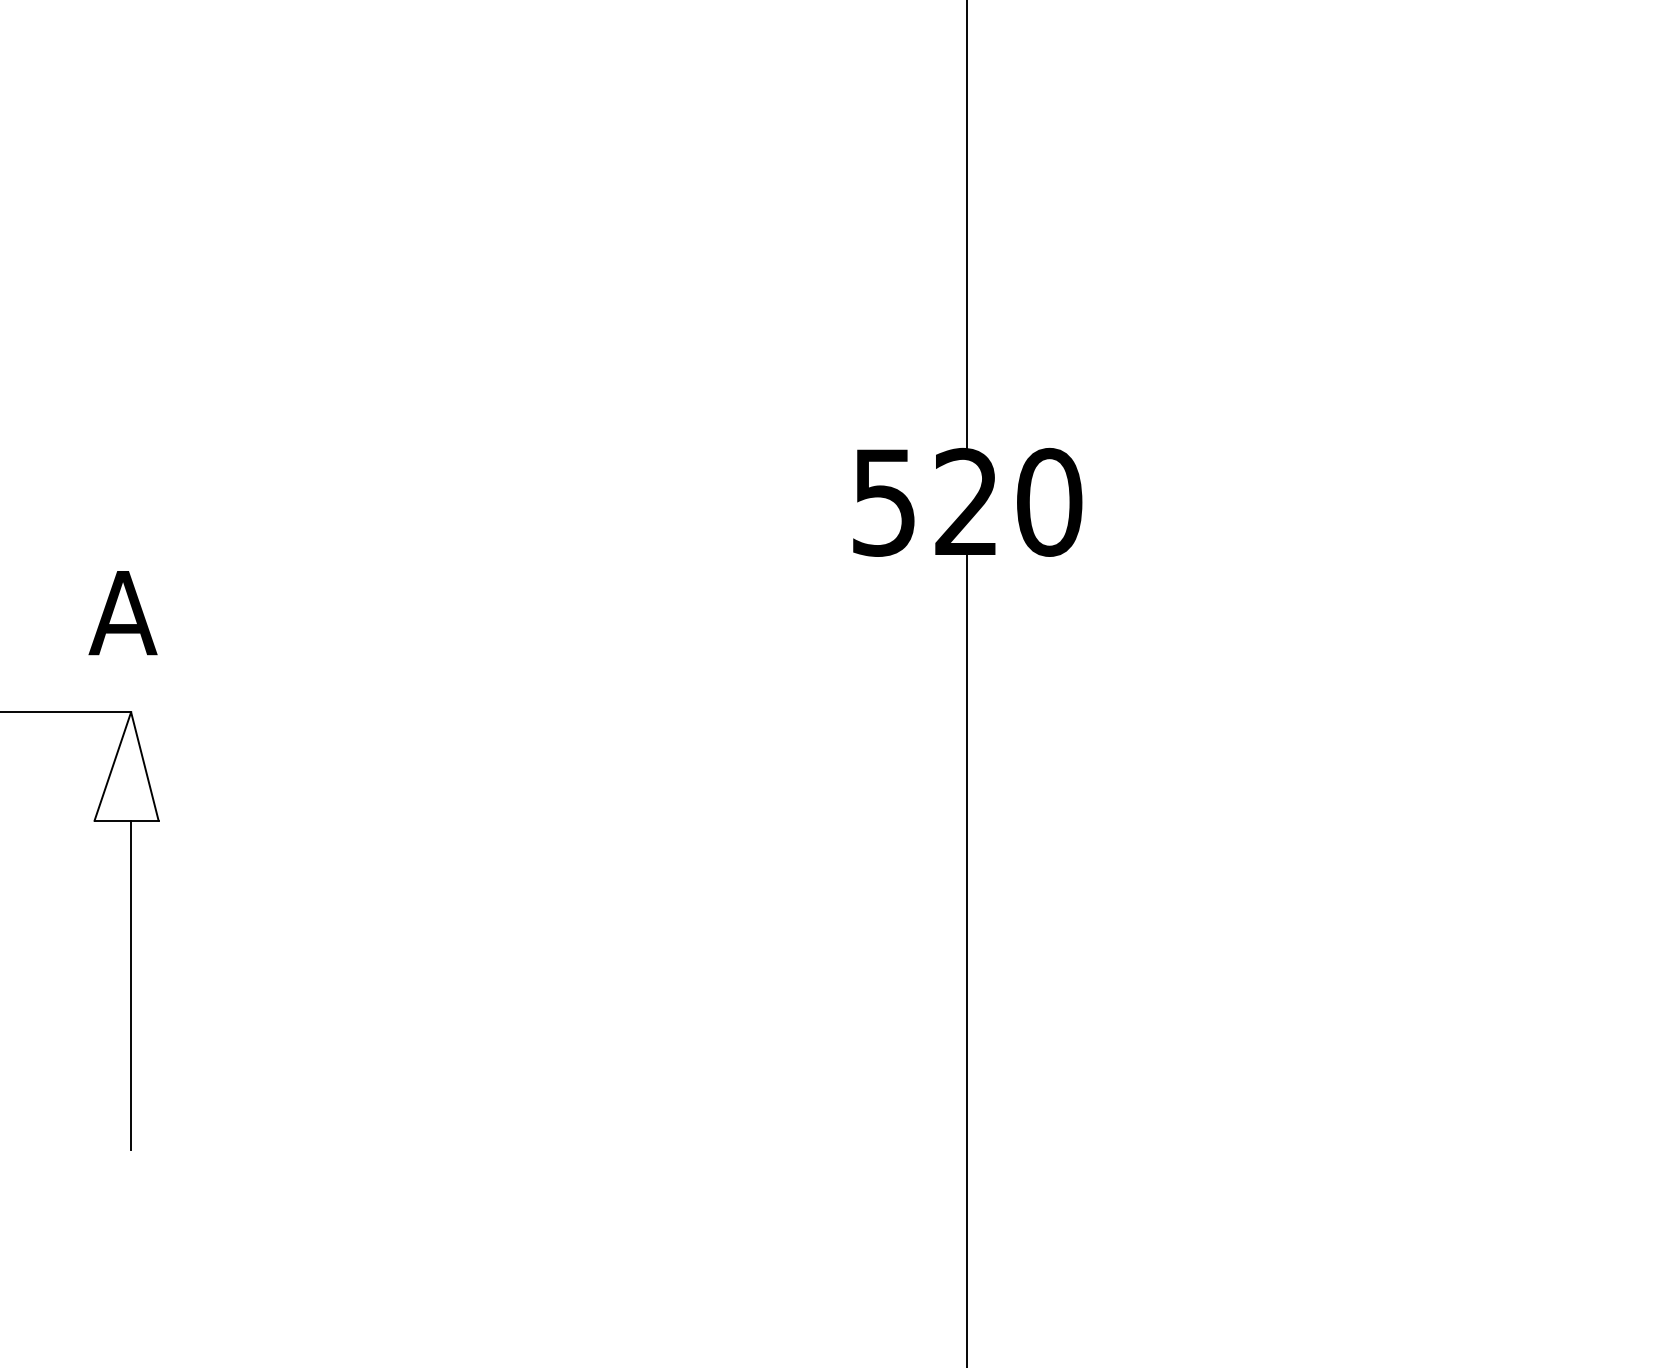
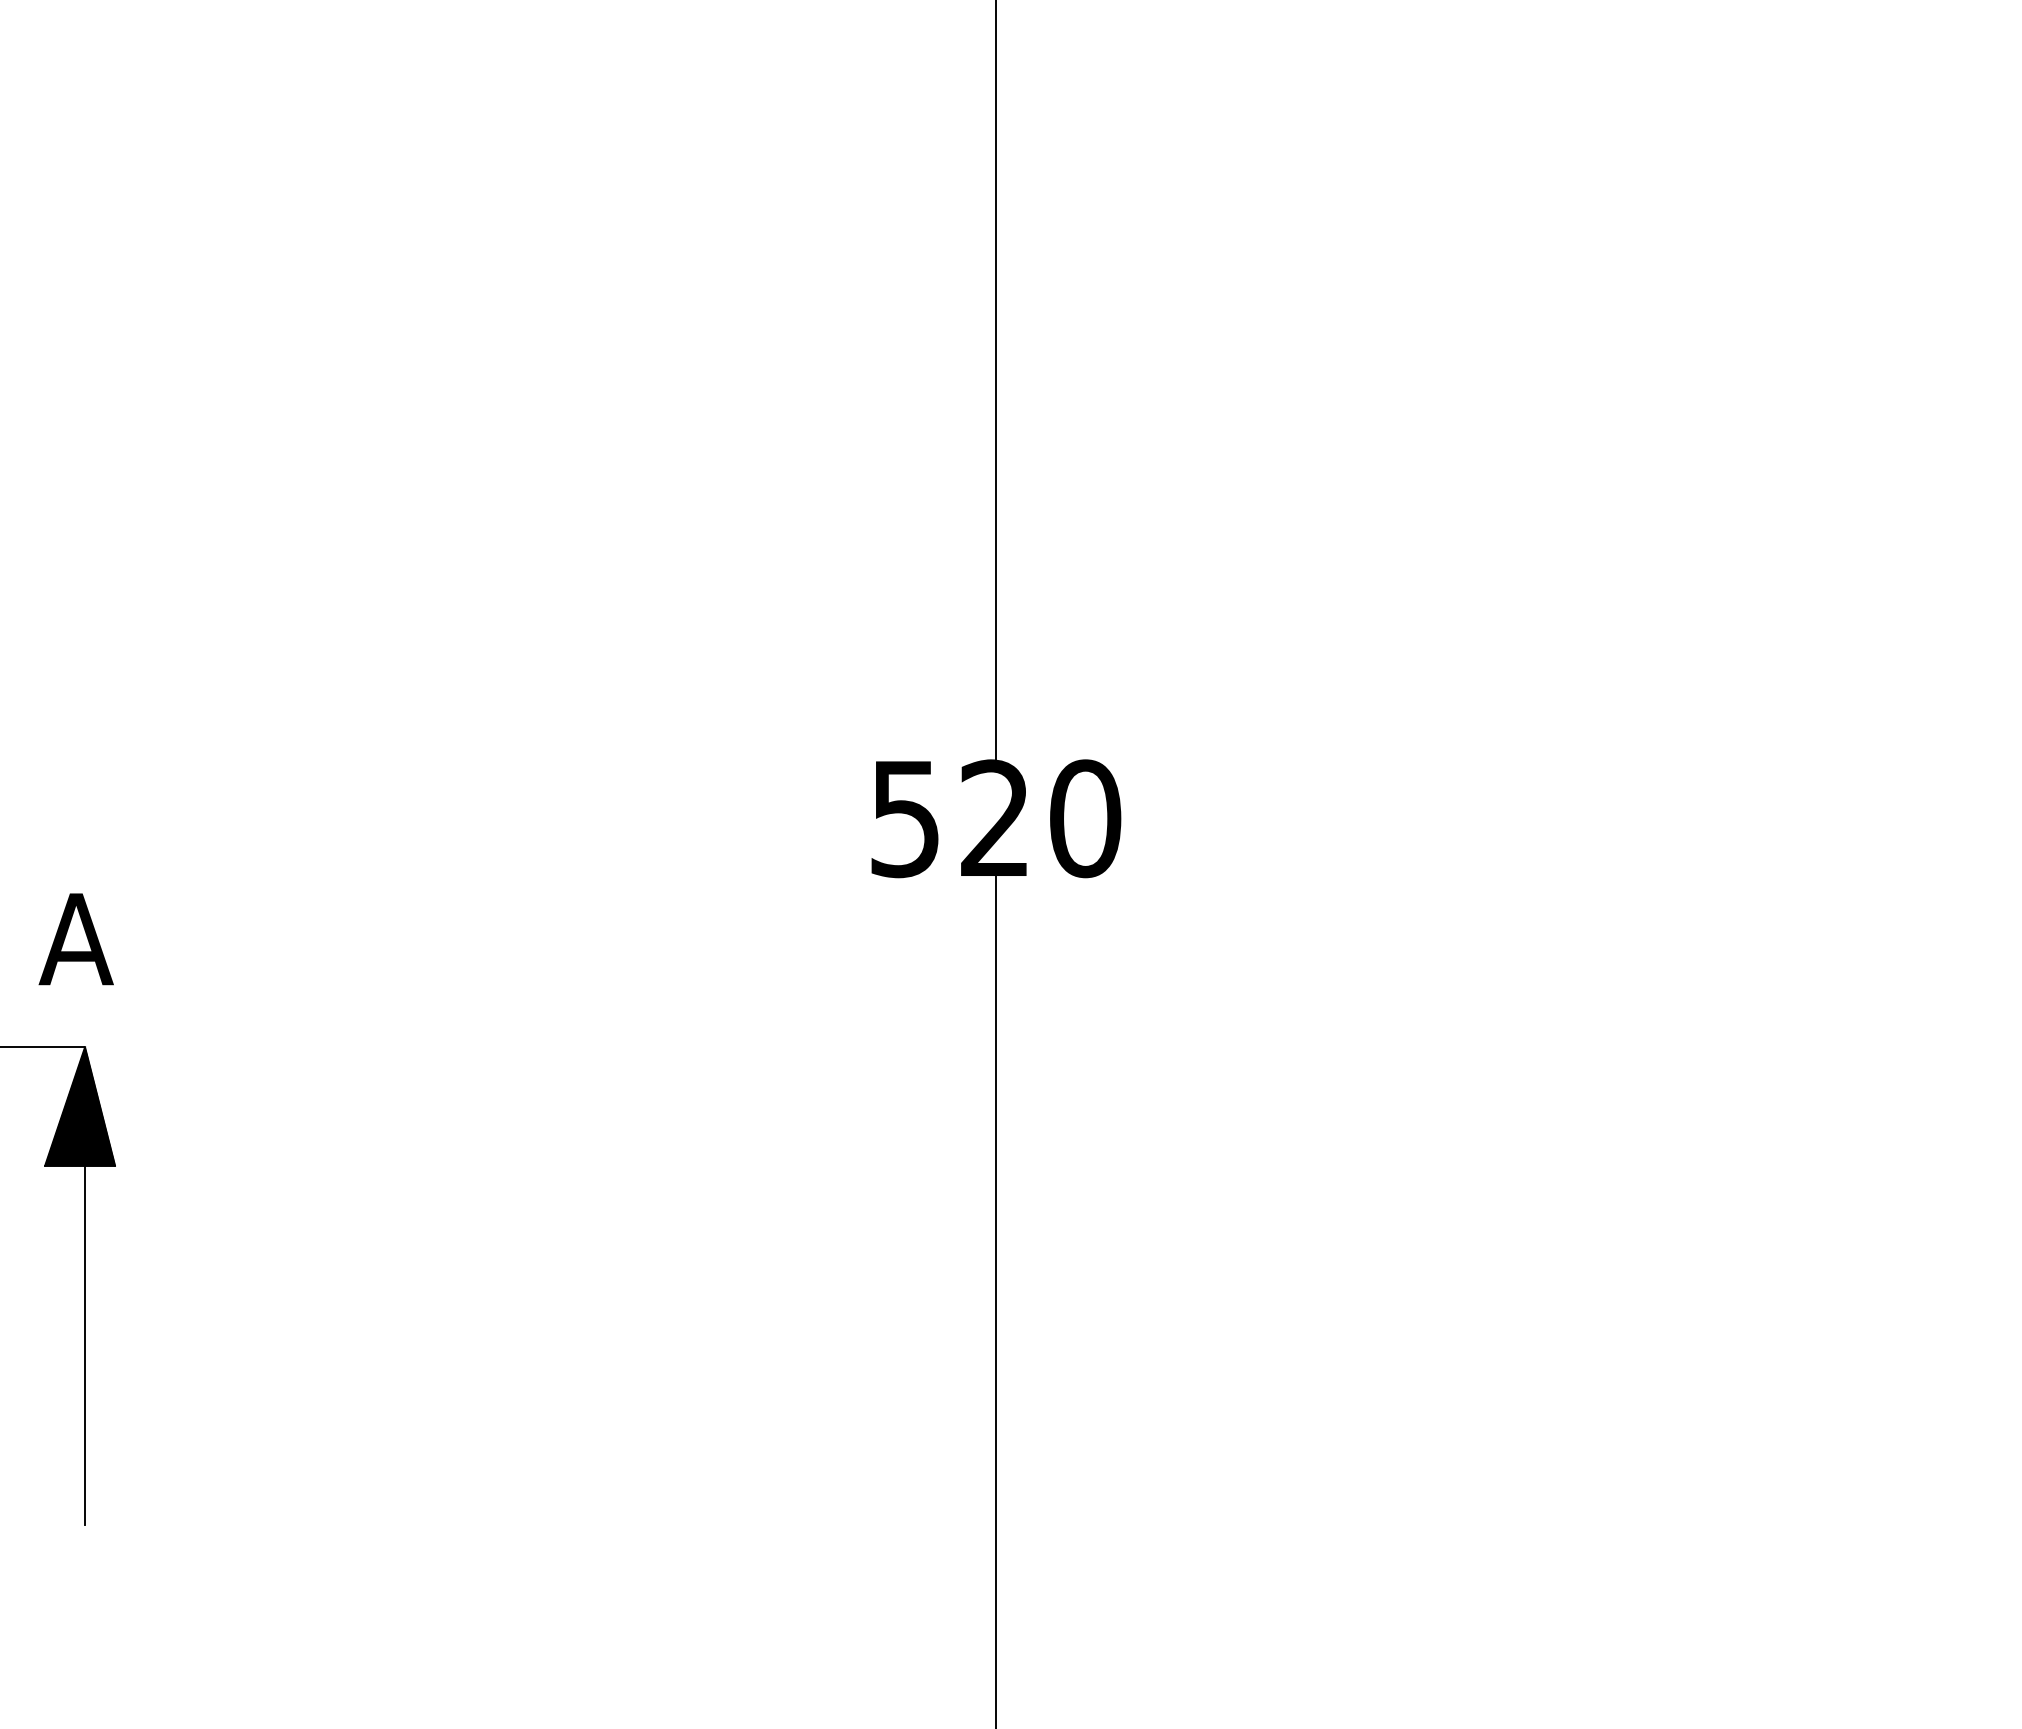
hatch: (126, 766) -> (79, 1106), added

